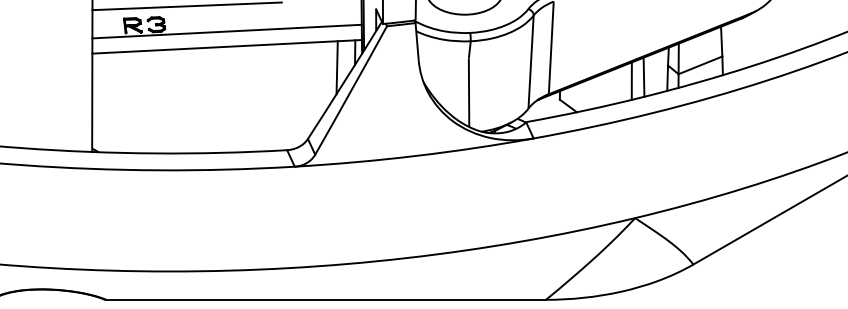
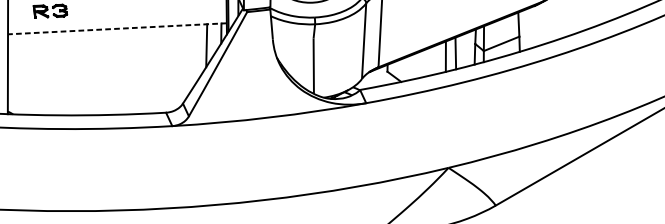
line: (226, 31) -> (116, 16), removed
line: (227, 46) -> (117, 28), solid -> dashed

